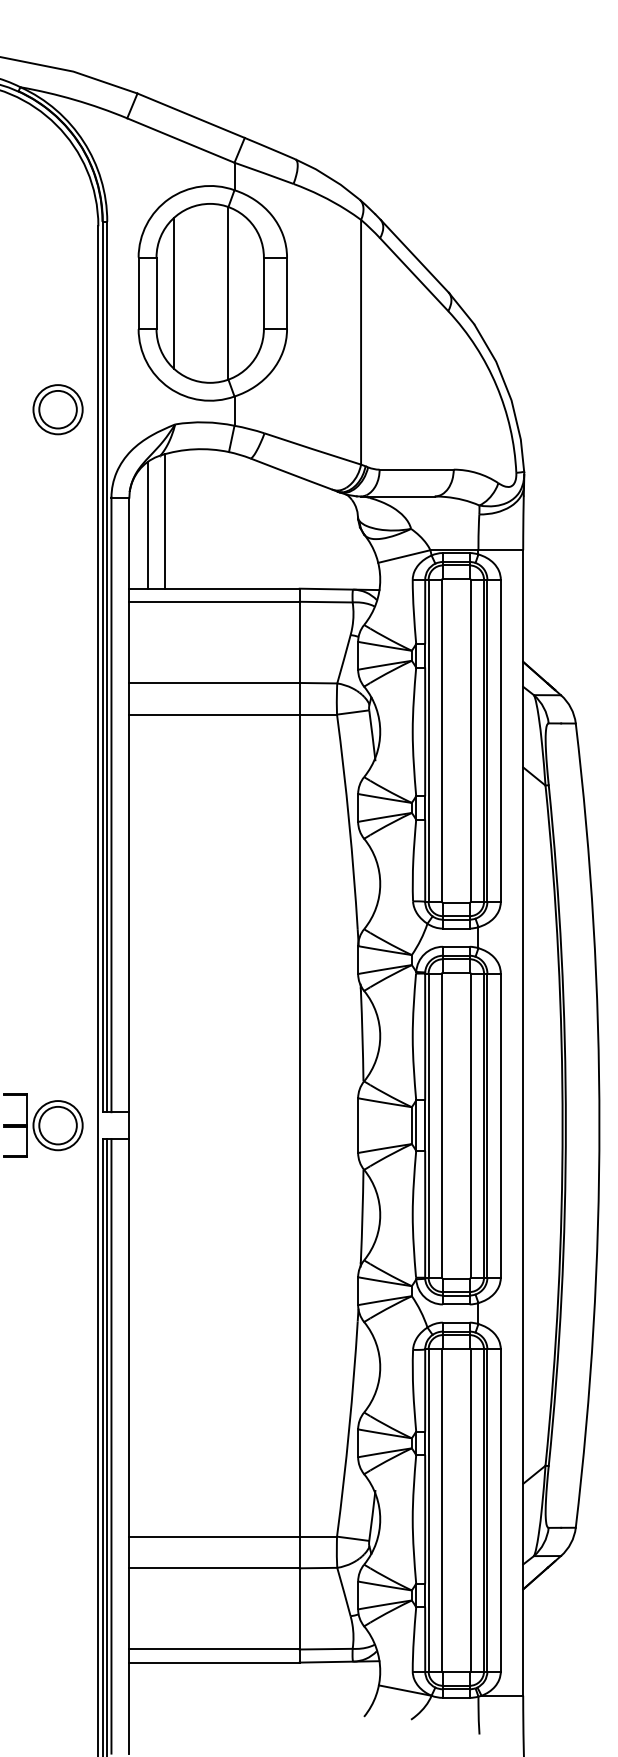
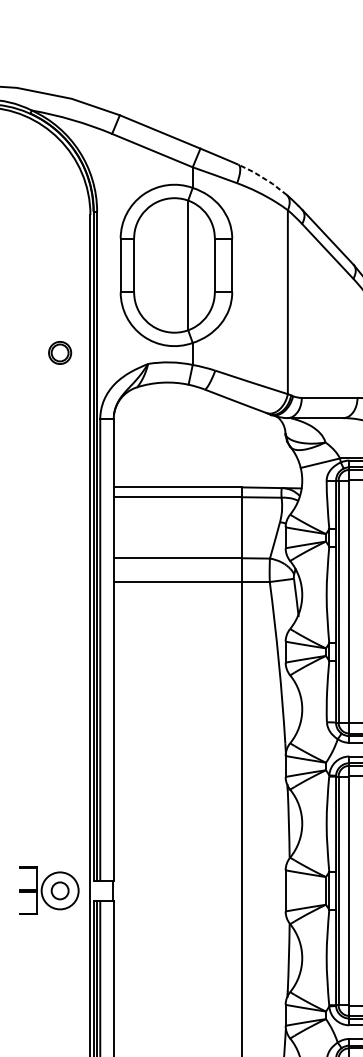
line: (329, 177) -> (264, 178), solid -> dashed
line: (174, 293) -> (147, 265), removed
part: (57, 409) -> (59, 352), size x0.6
line: (165, 521) -> (140, 436), removed
line: (147, 525) -> (127, 439), removed
circle: (57, 1125) -> (59, 890), size x0.6

